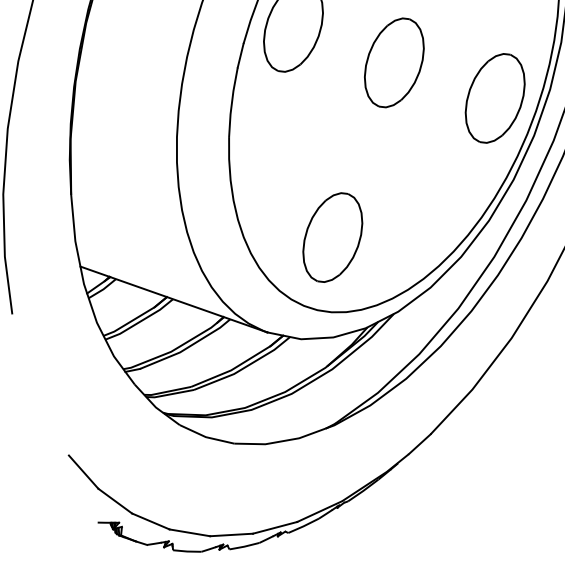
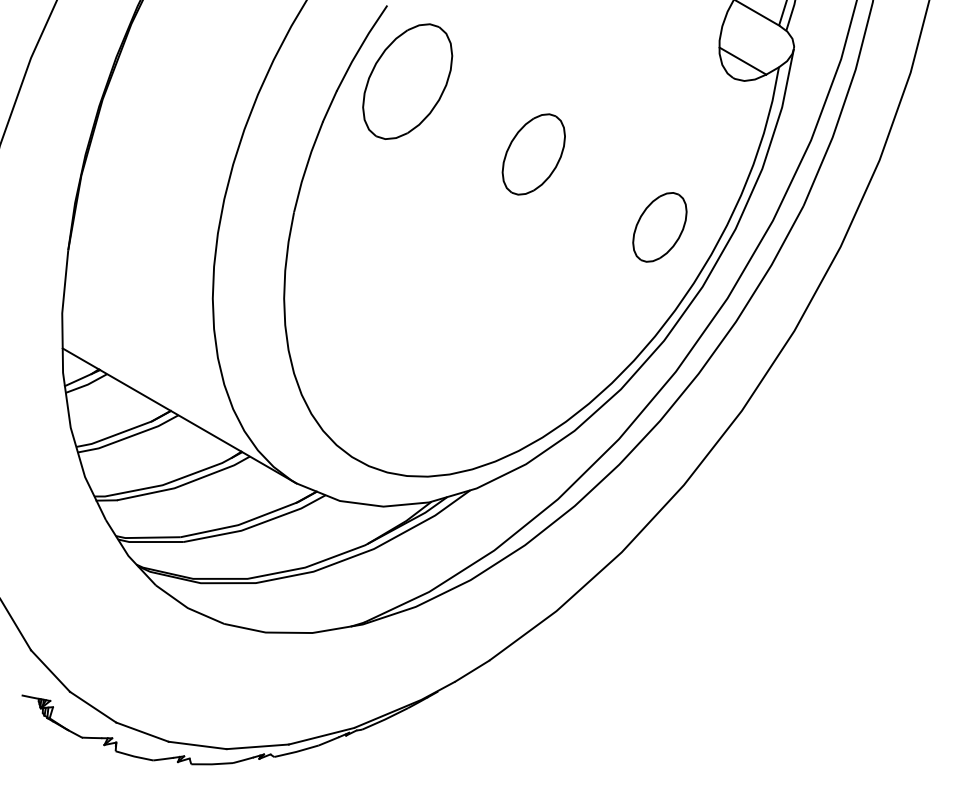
part: (394, 62) -> (533, 154), size x0.7
part: (494, 98) -> (659, 227), size x0.6
part: (332, 237) -> (407, 372), removed

